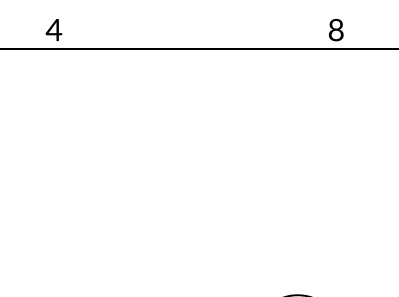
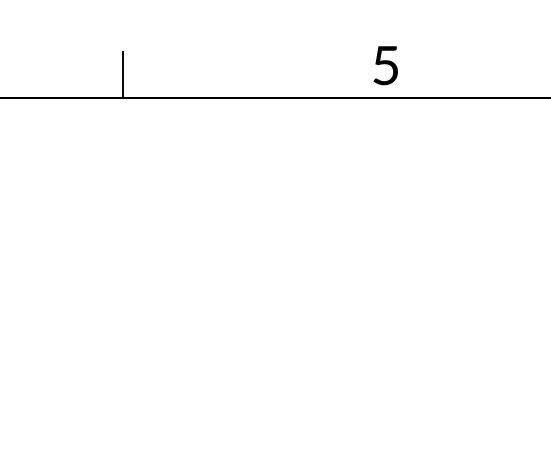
text: (335, 29) -> (384, 64), 8 -> 5
line: (186, 35) -> (123, 75), added

